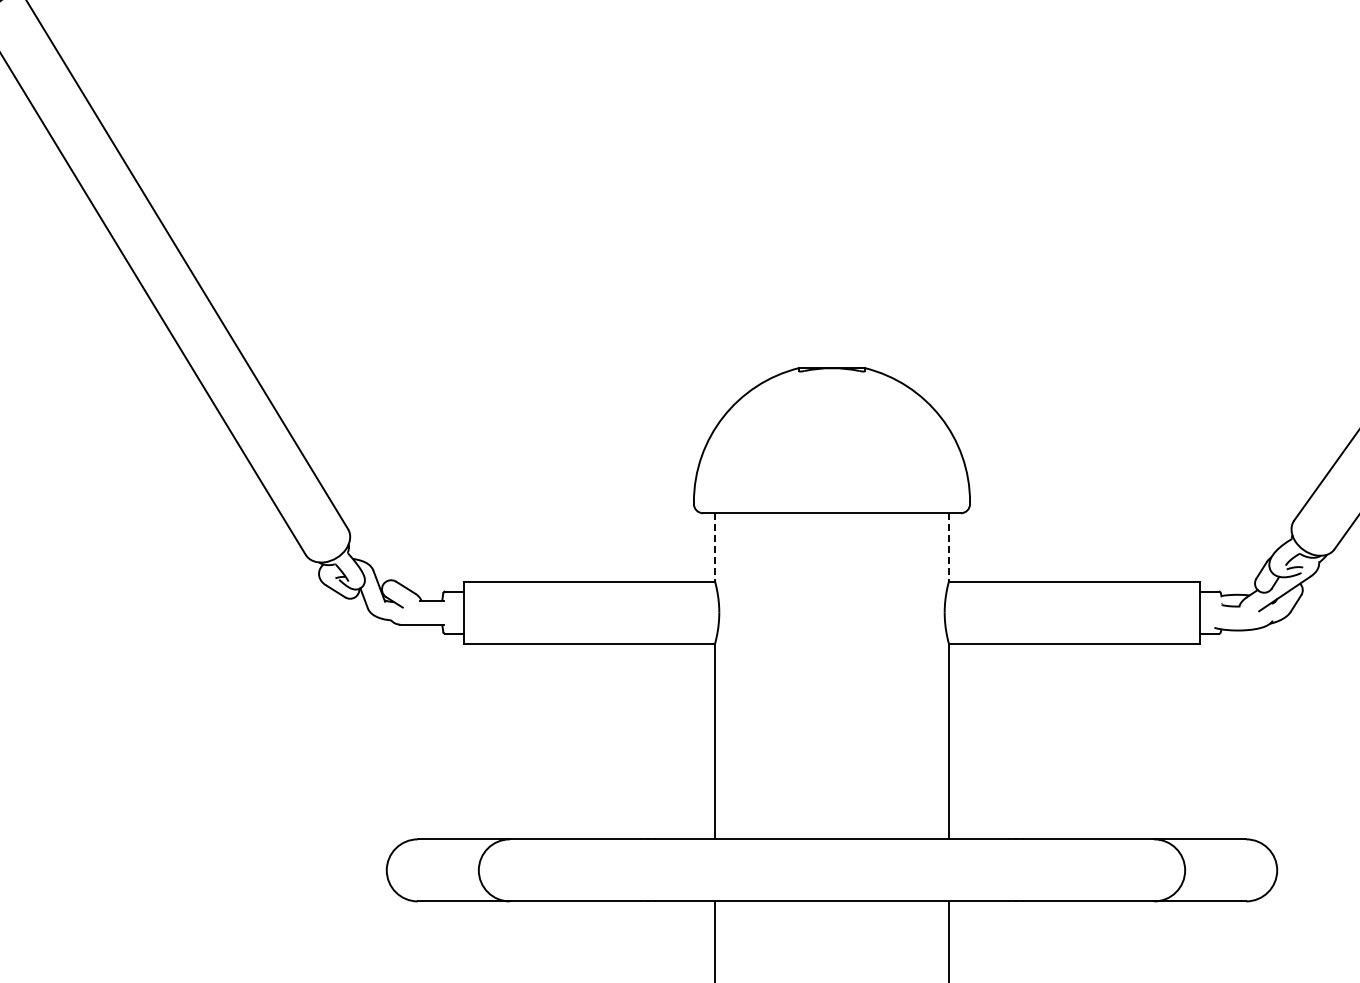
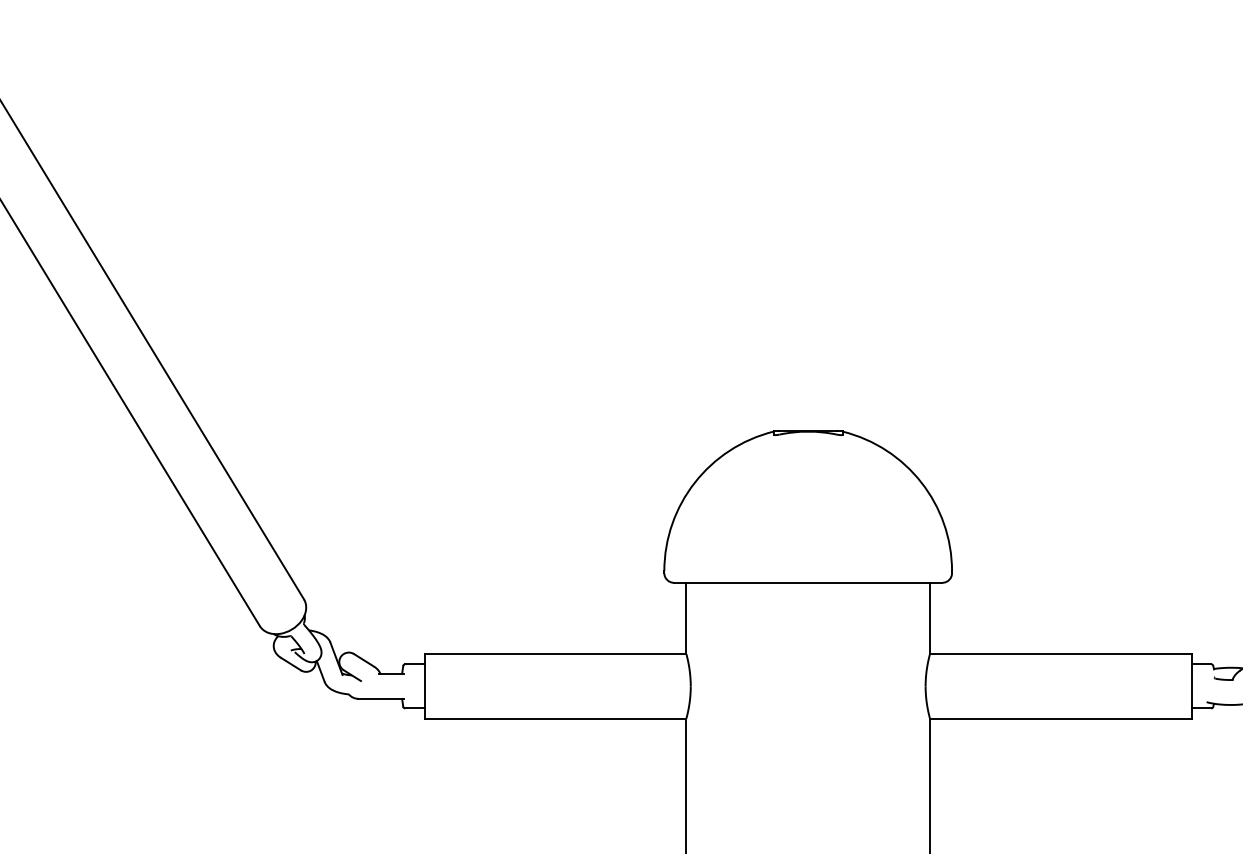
line: (715, 547) -> (686, 618), dashed -> solid
line: (948, 547) -> (929, 618), dashed -> solid

